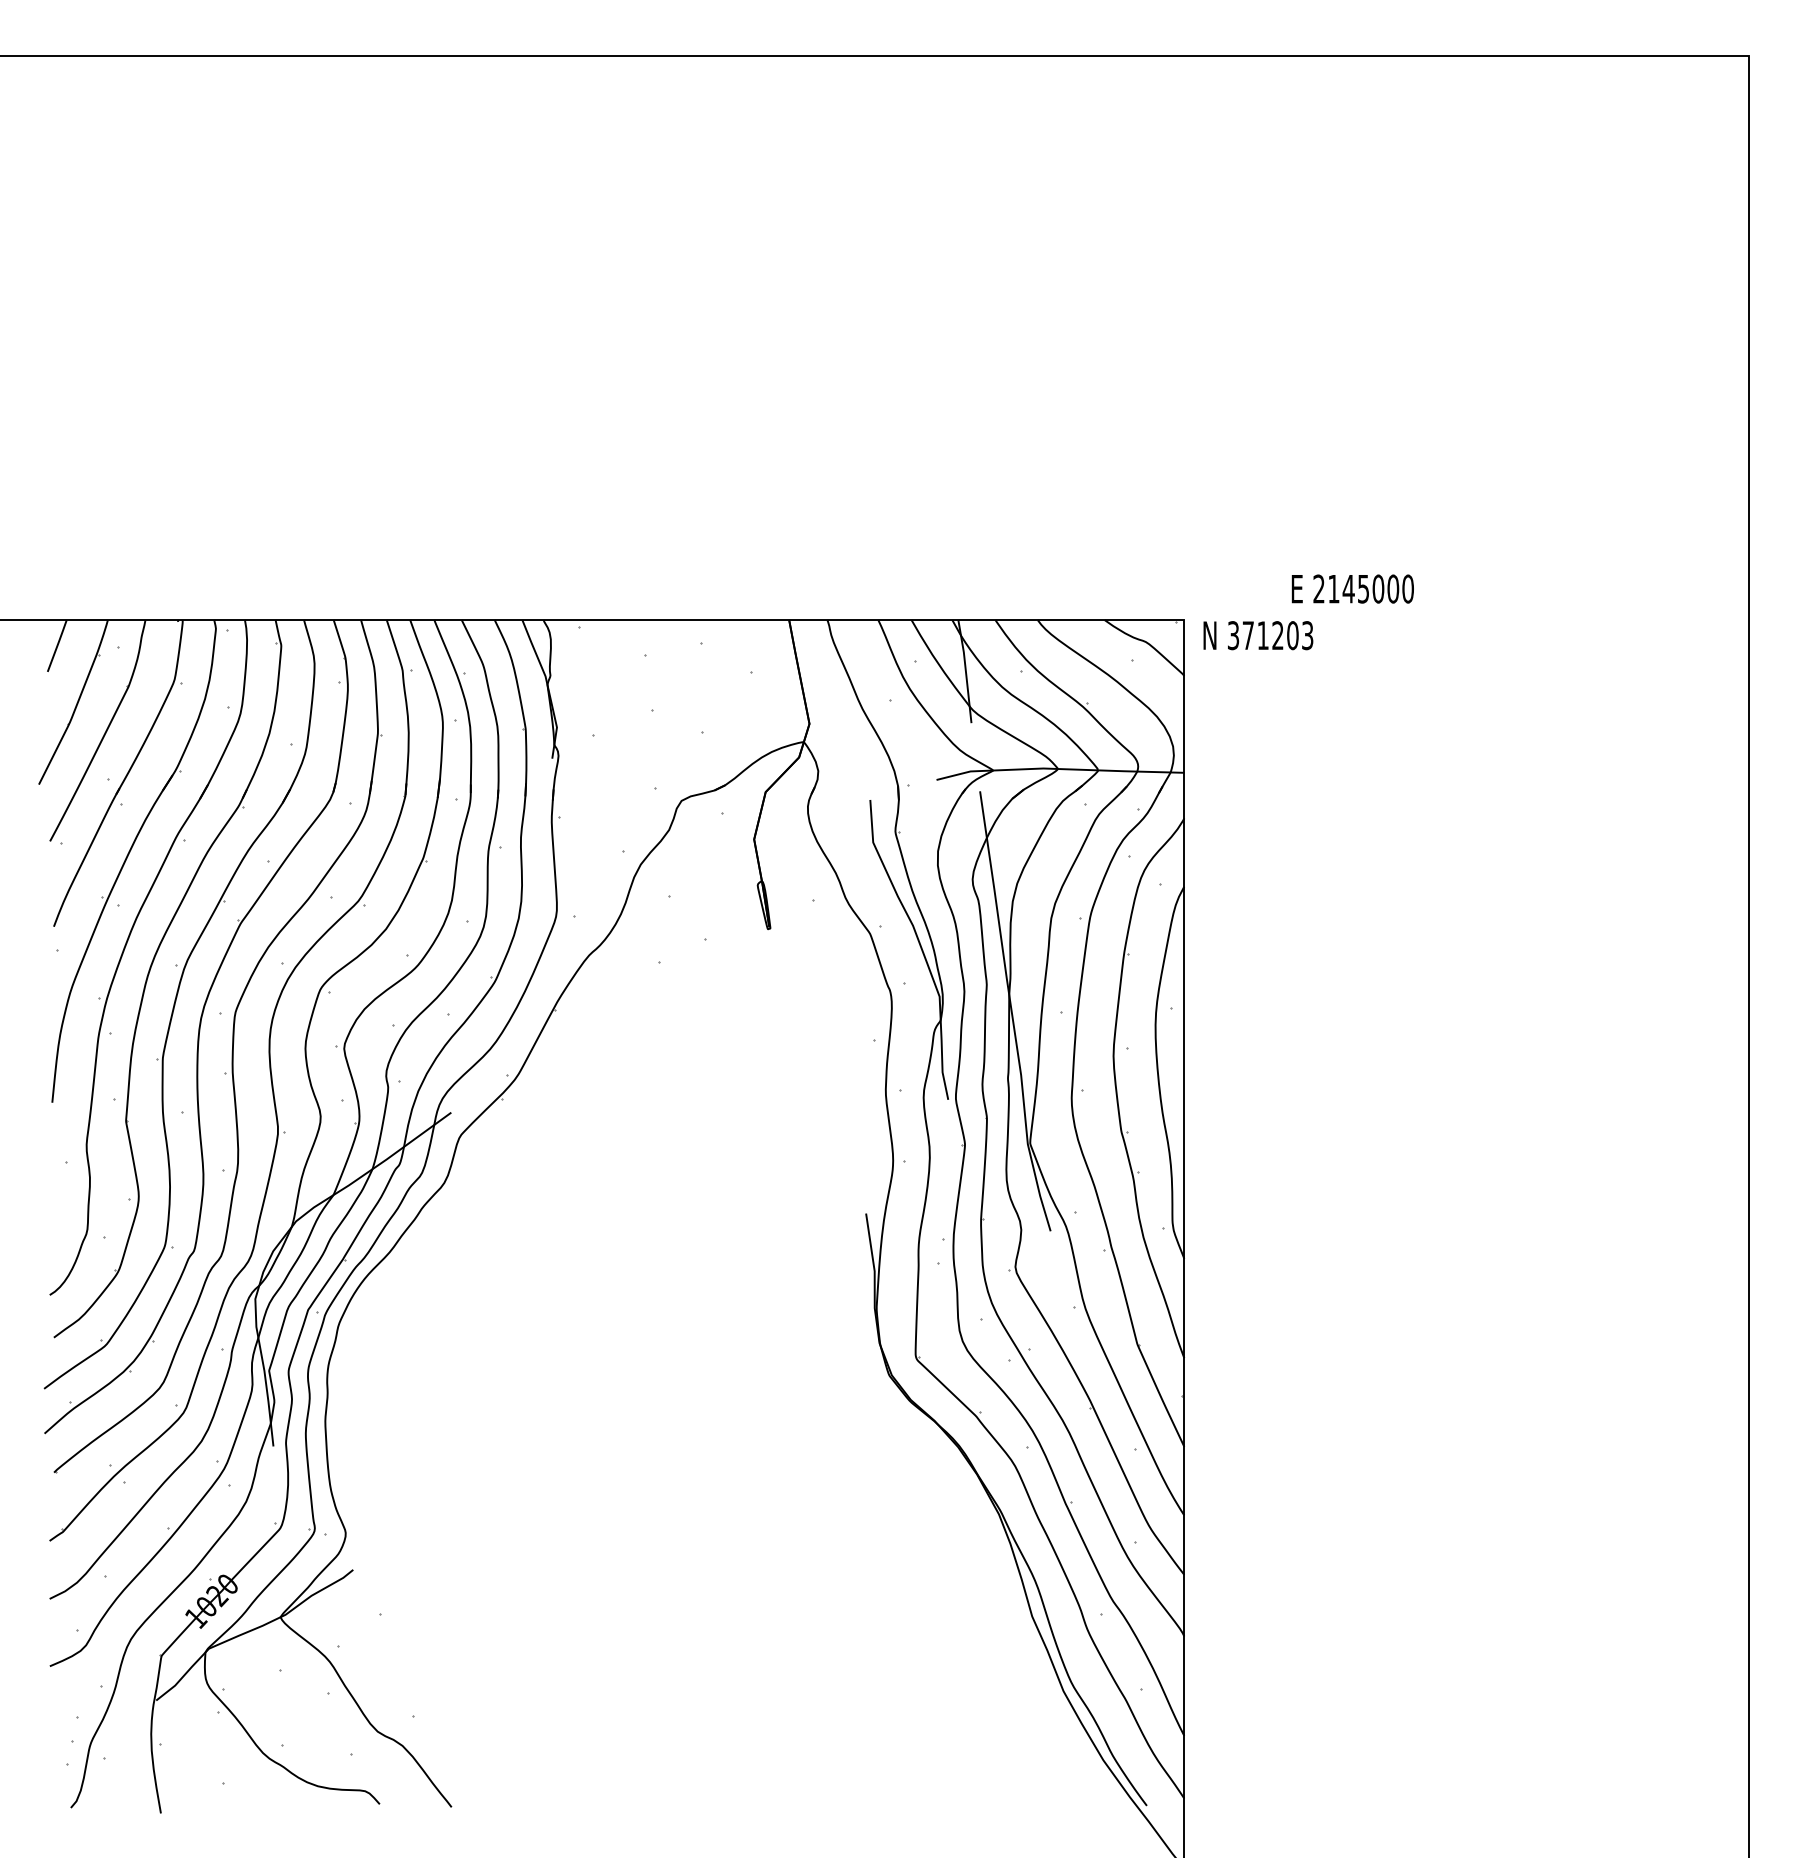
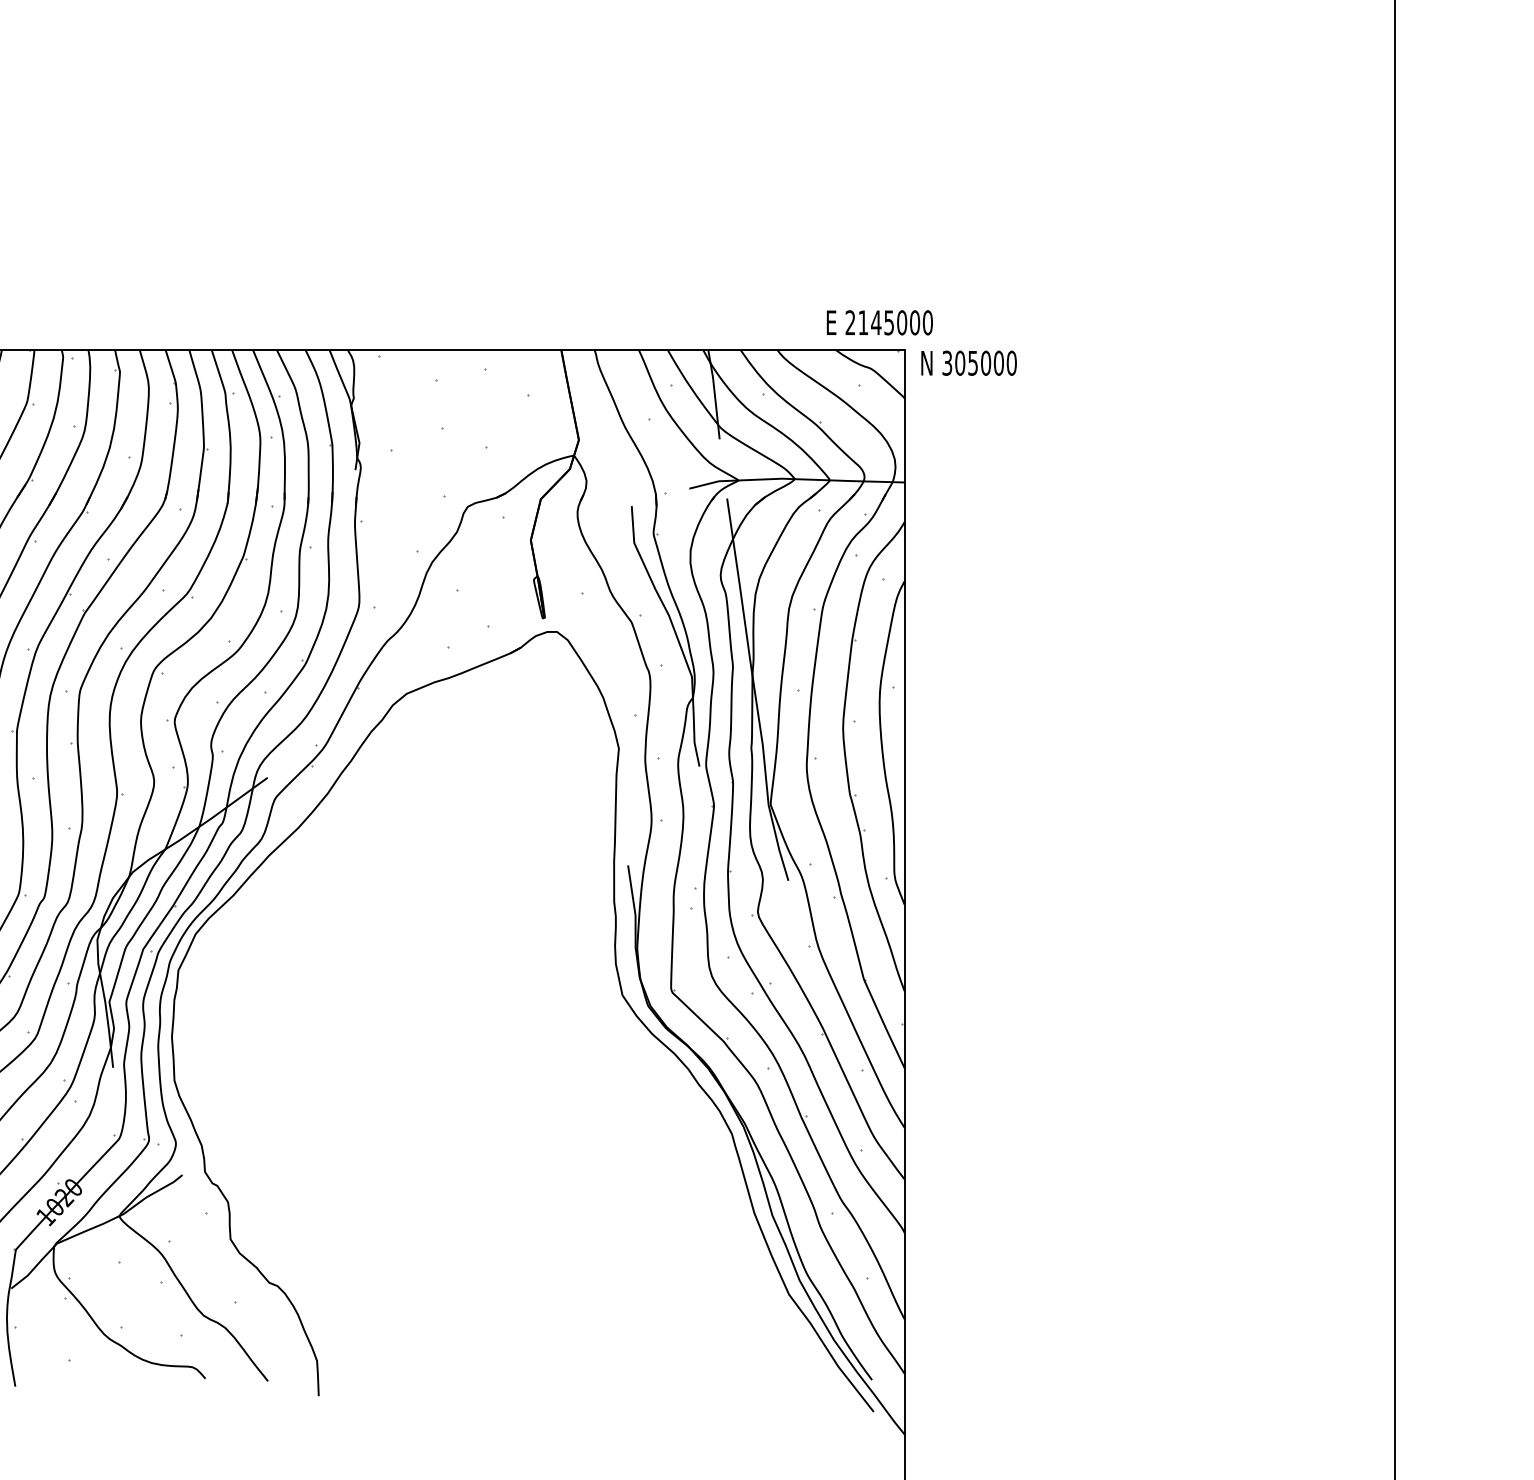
text: (1352, 588) -> (879, 322), moved
text: (1277, 635) -> (985, 363), 371203 -> 305000
part: (858, 1363) -> (621, 995), added

